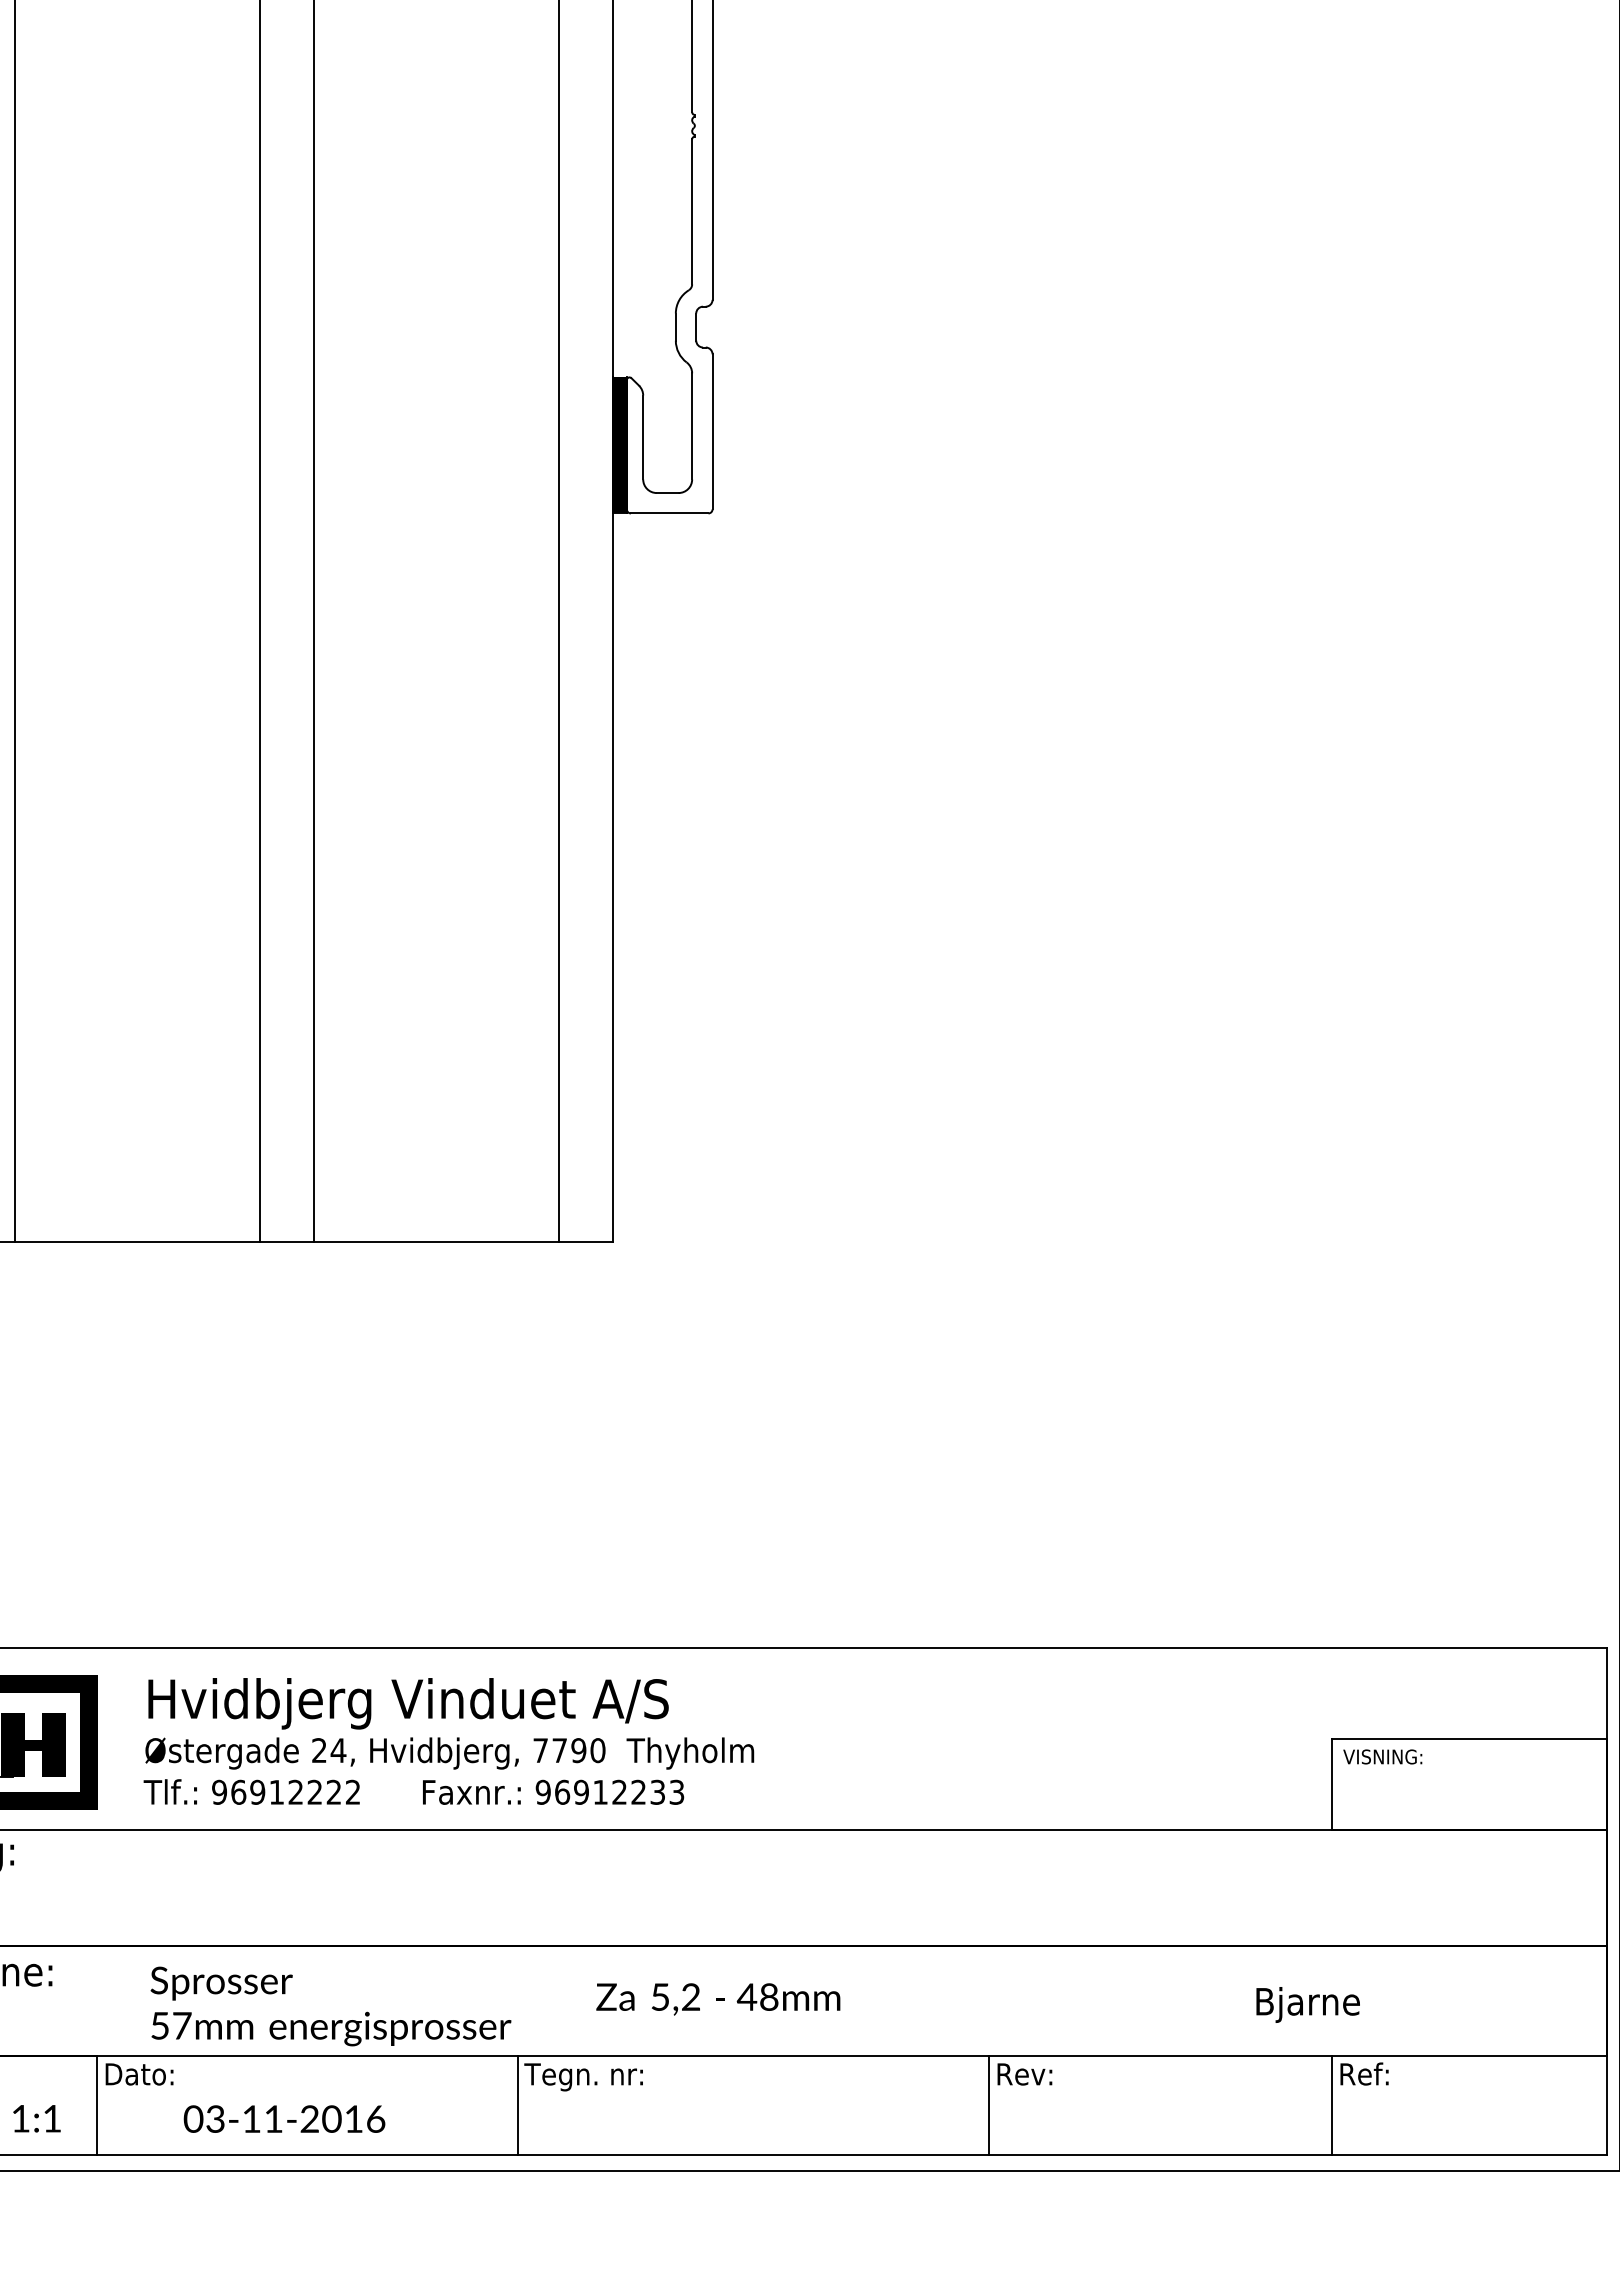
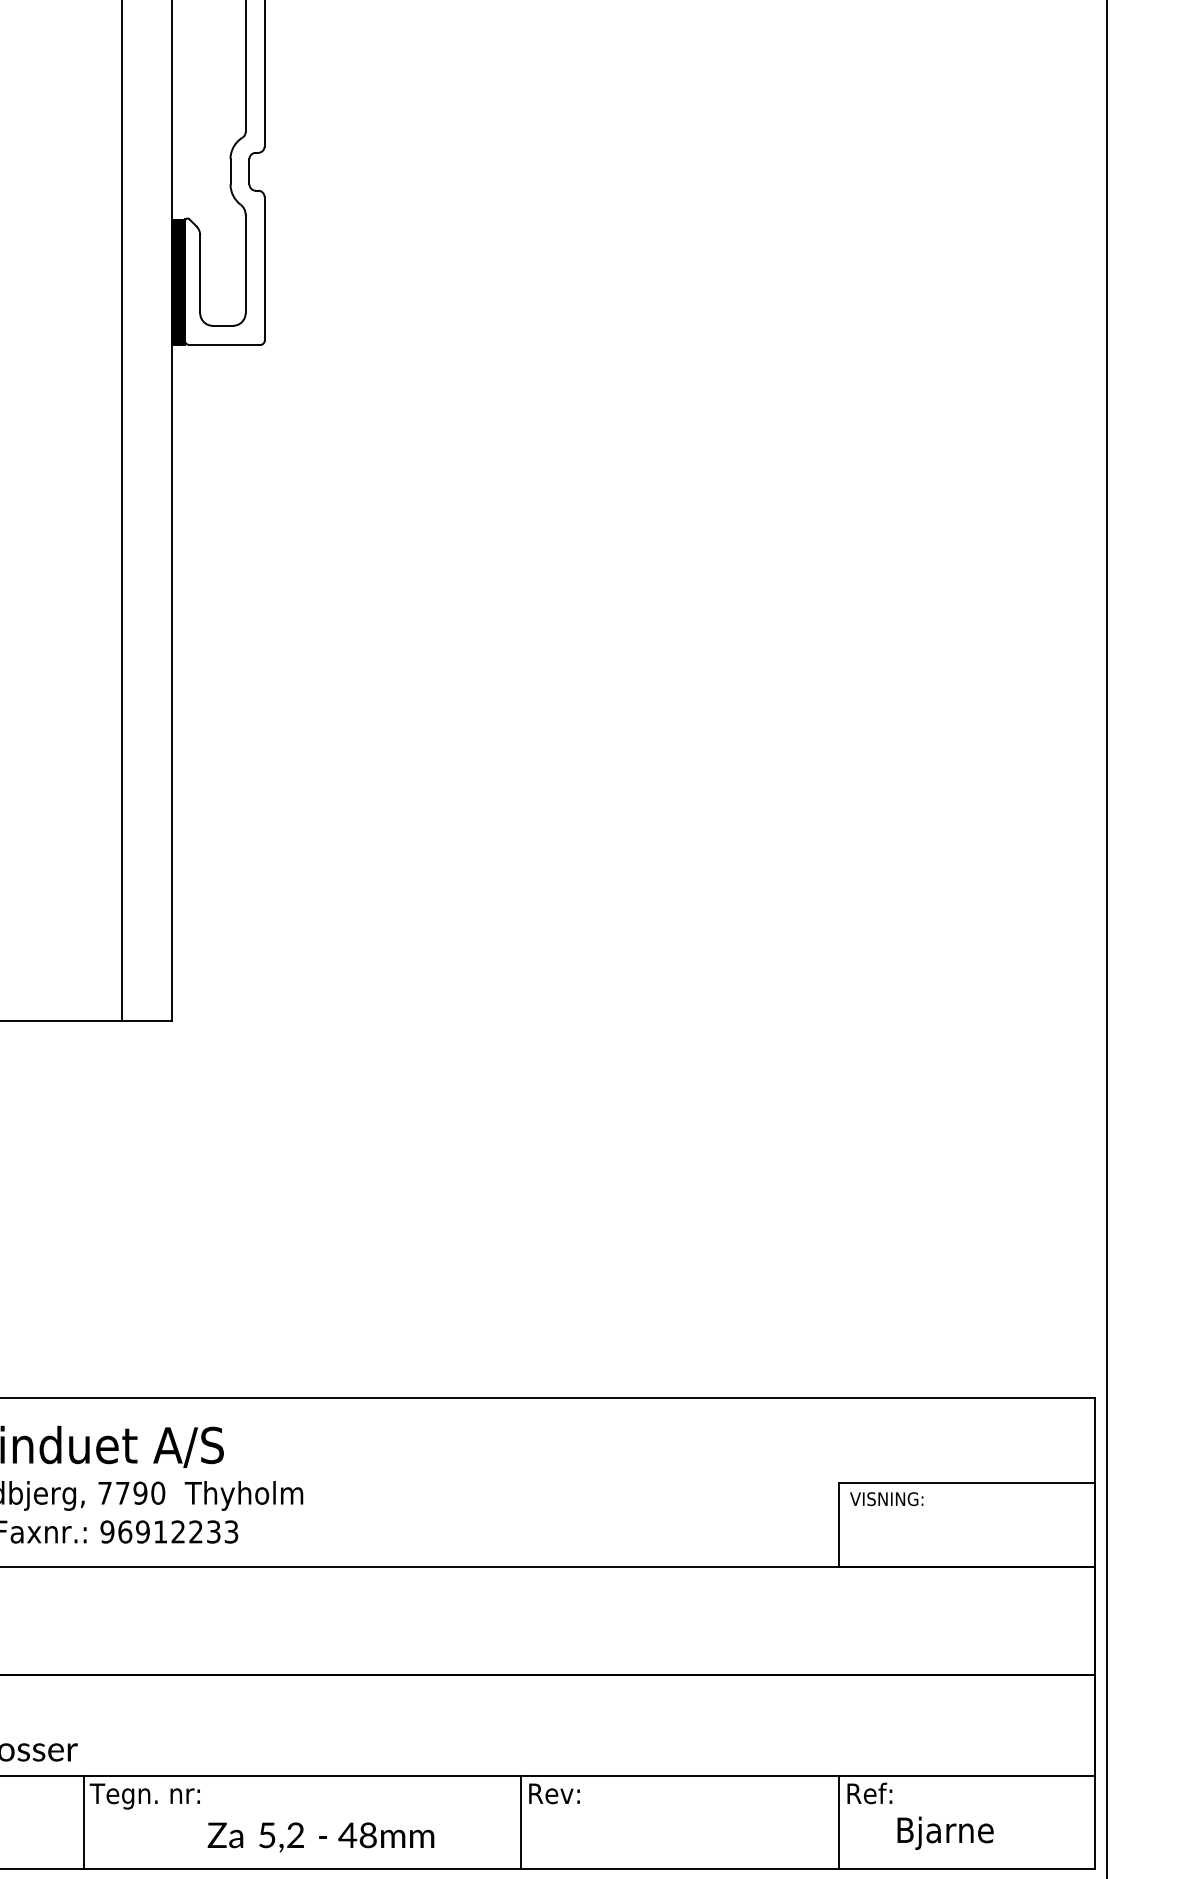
text: (718, 1999) -> (321, 1837), moved
text: (1307, 2004) -> (944, 1832), moved

